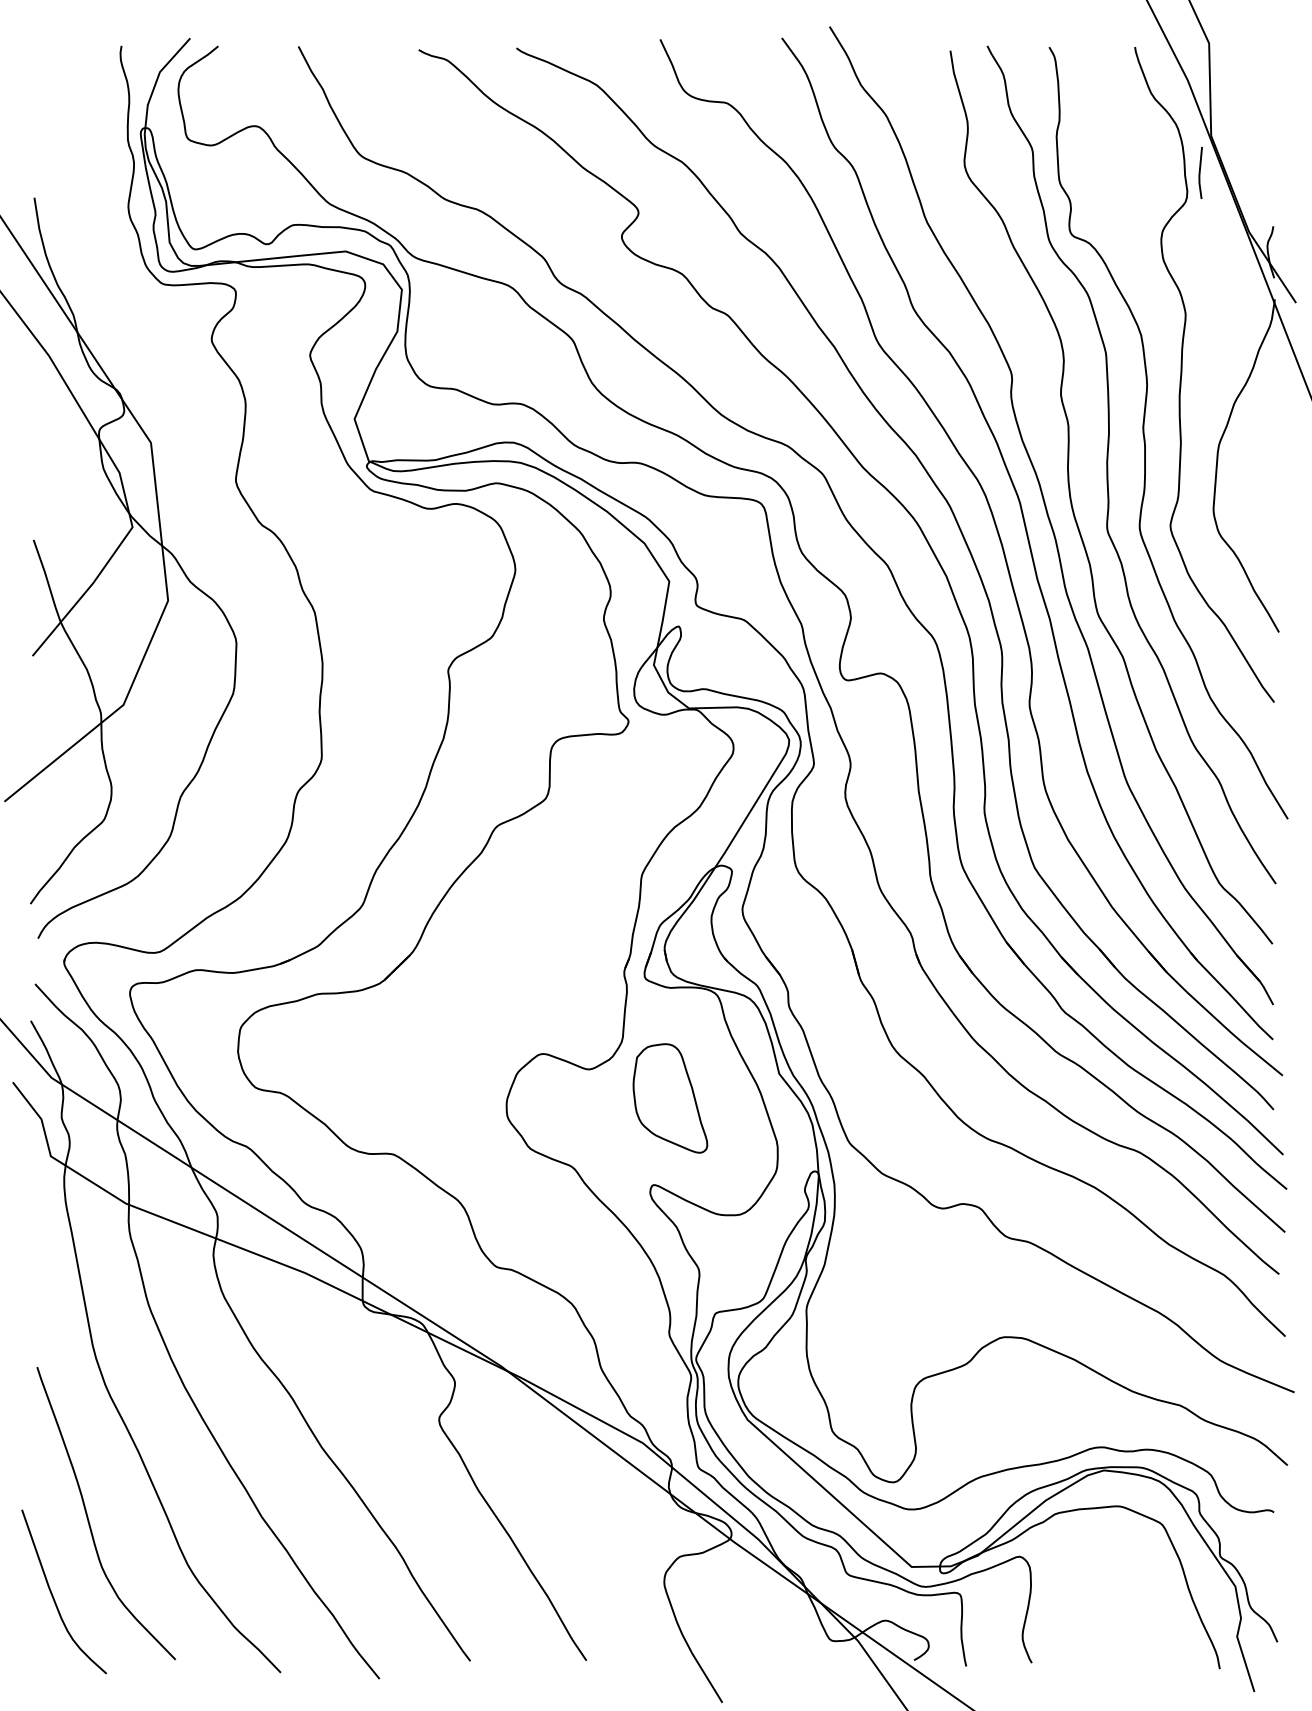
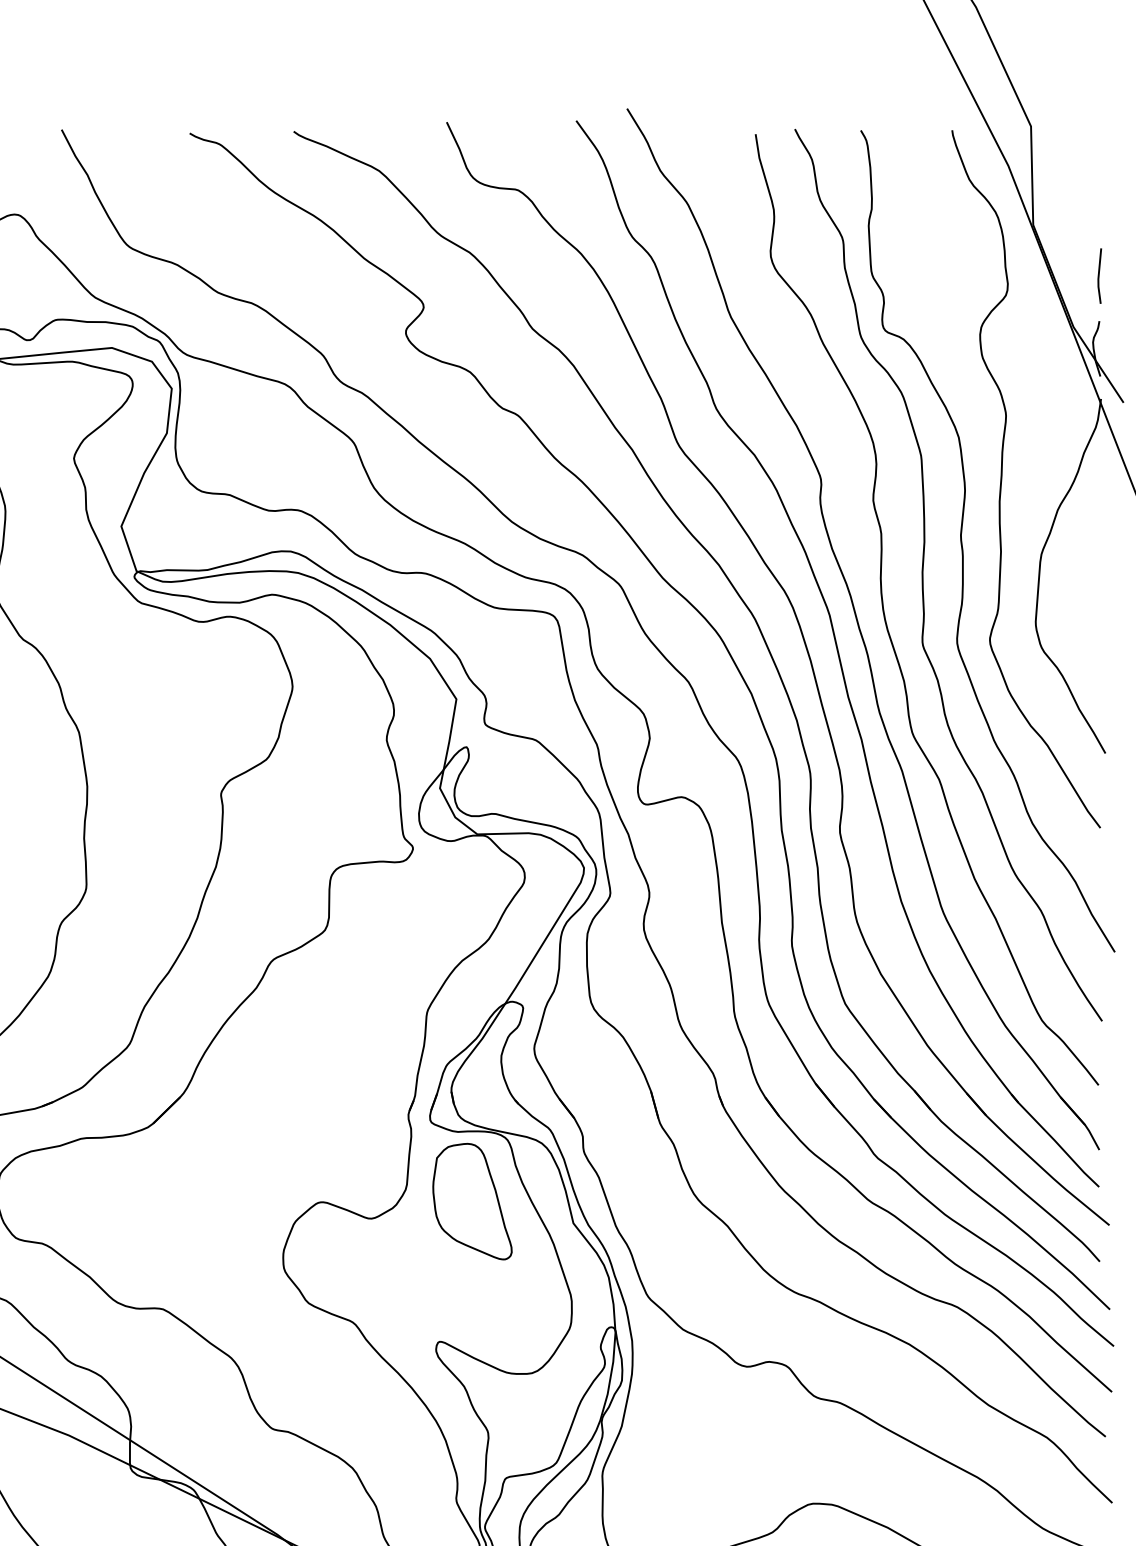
line: (1200, 172) -> (1099, 275), moved
part: (670, 1098) -> (472, 1201), moved

